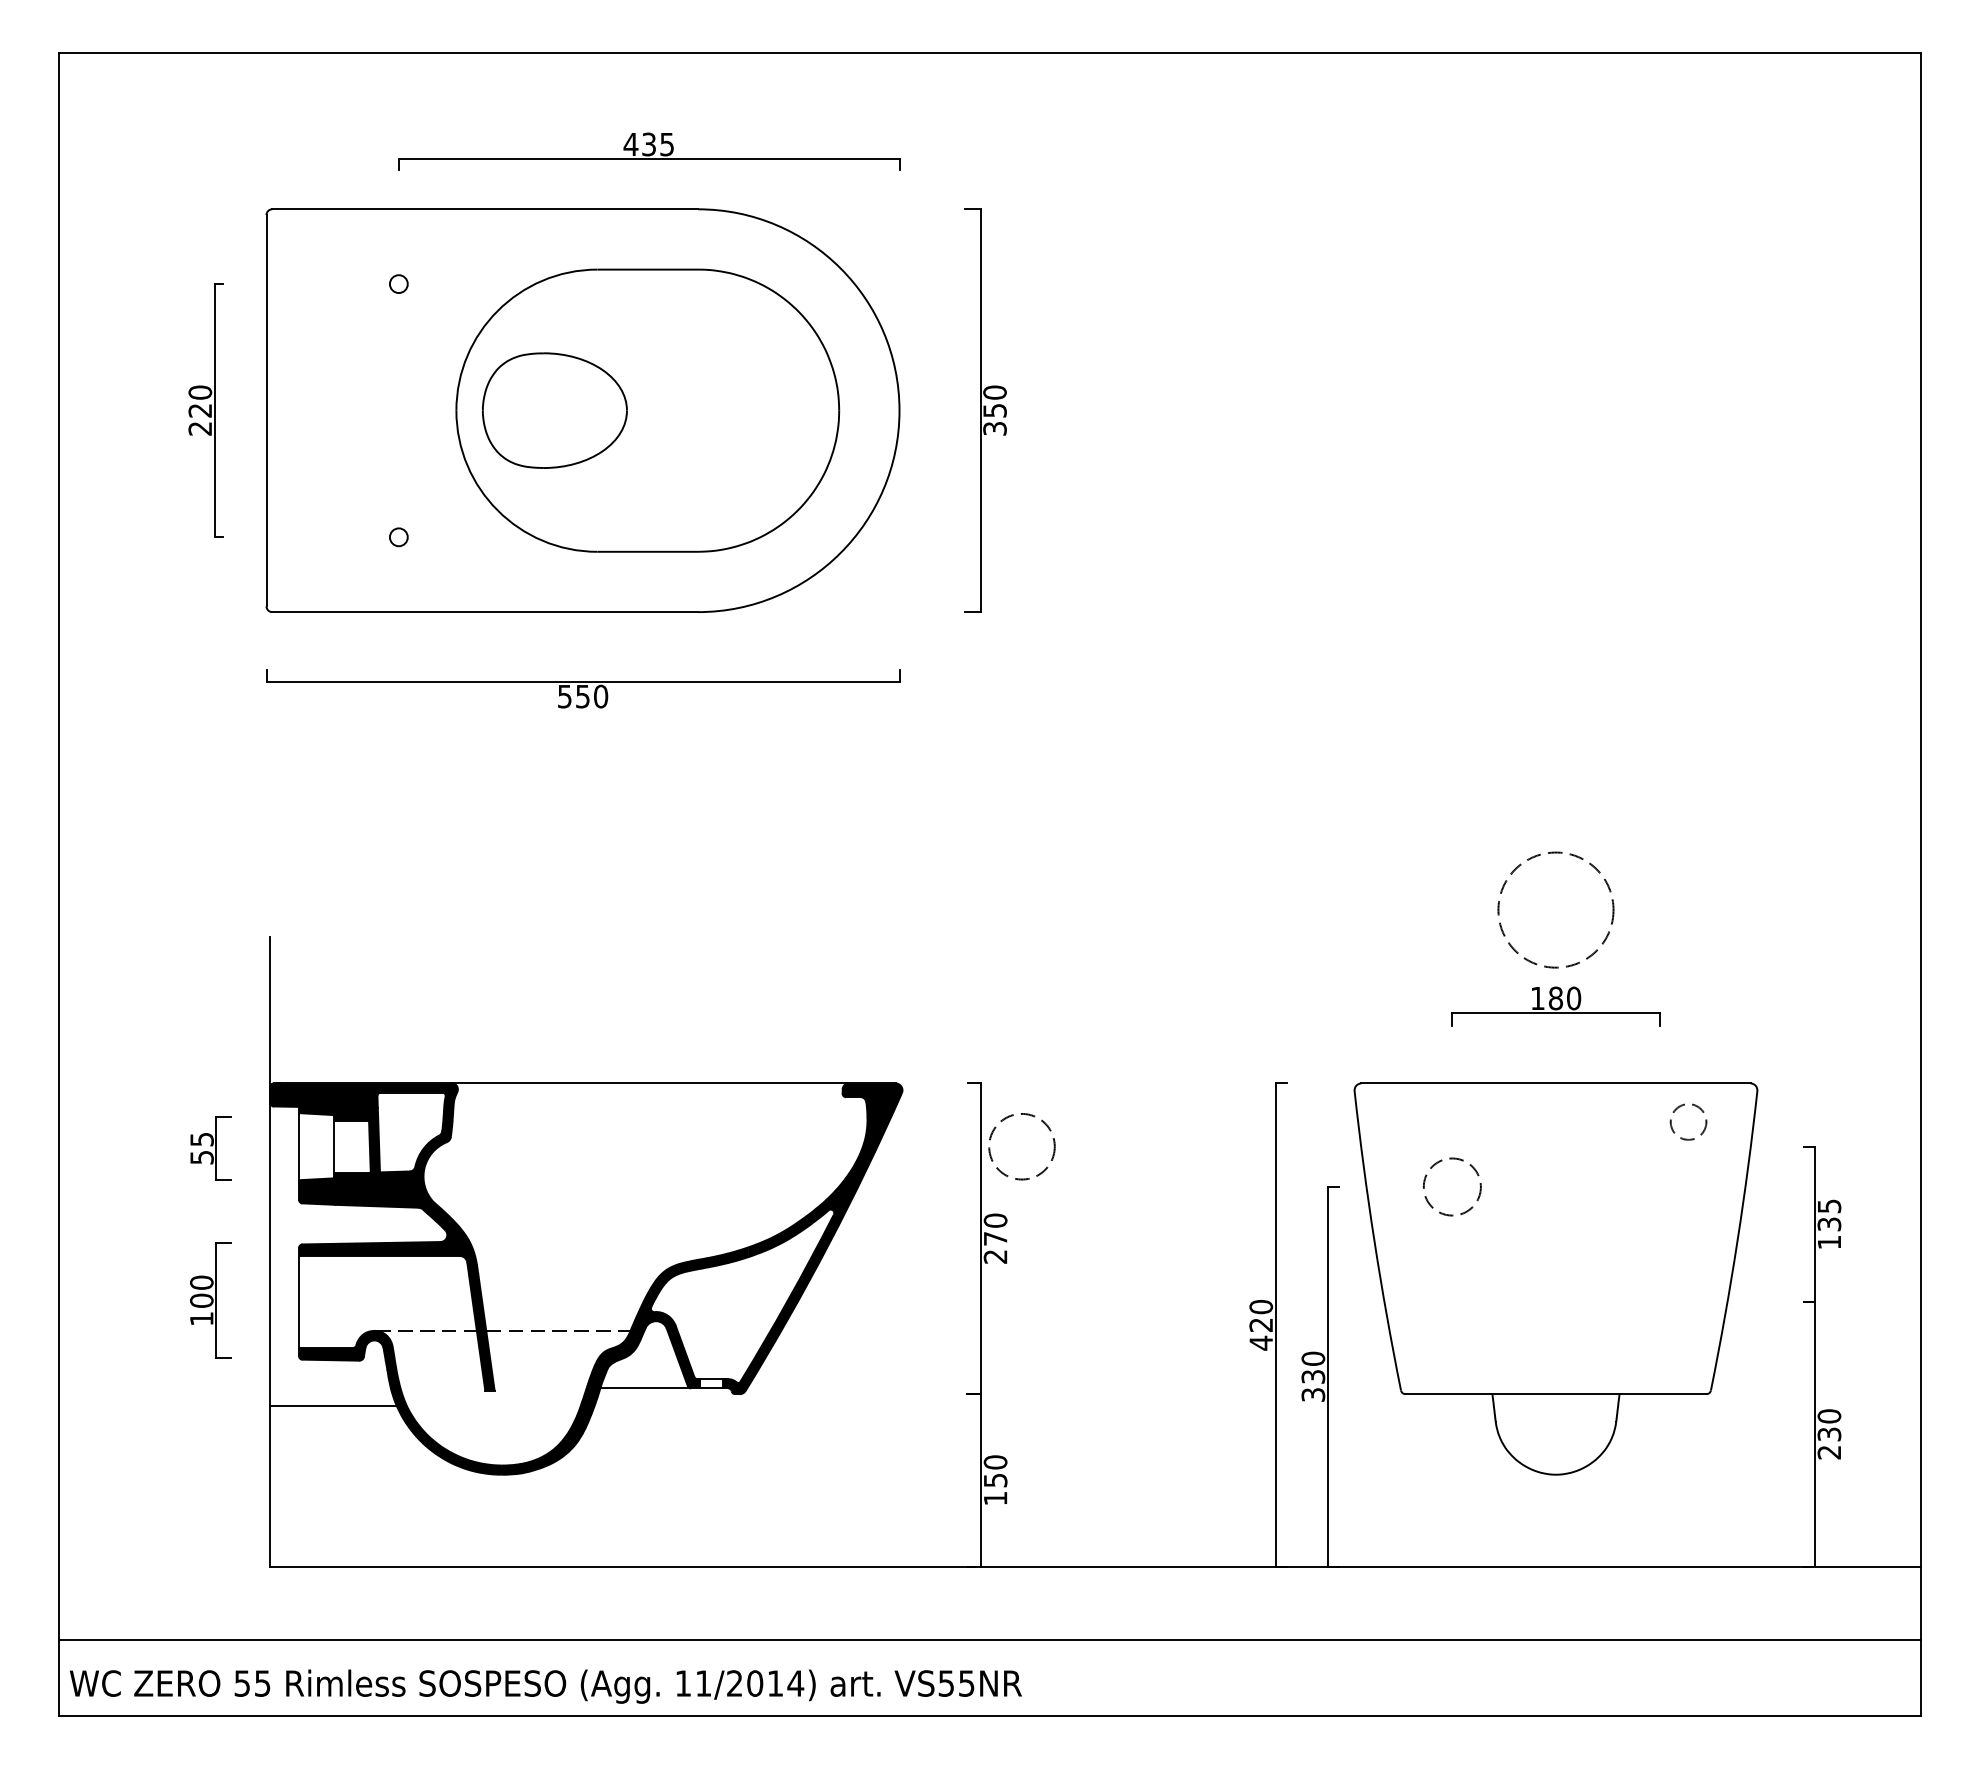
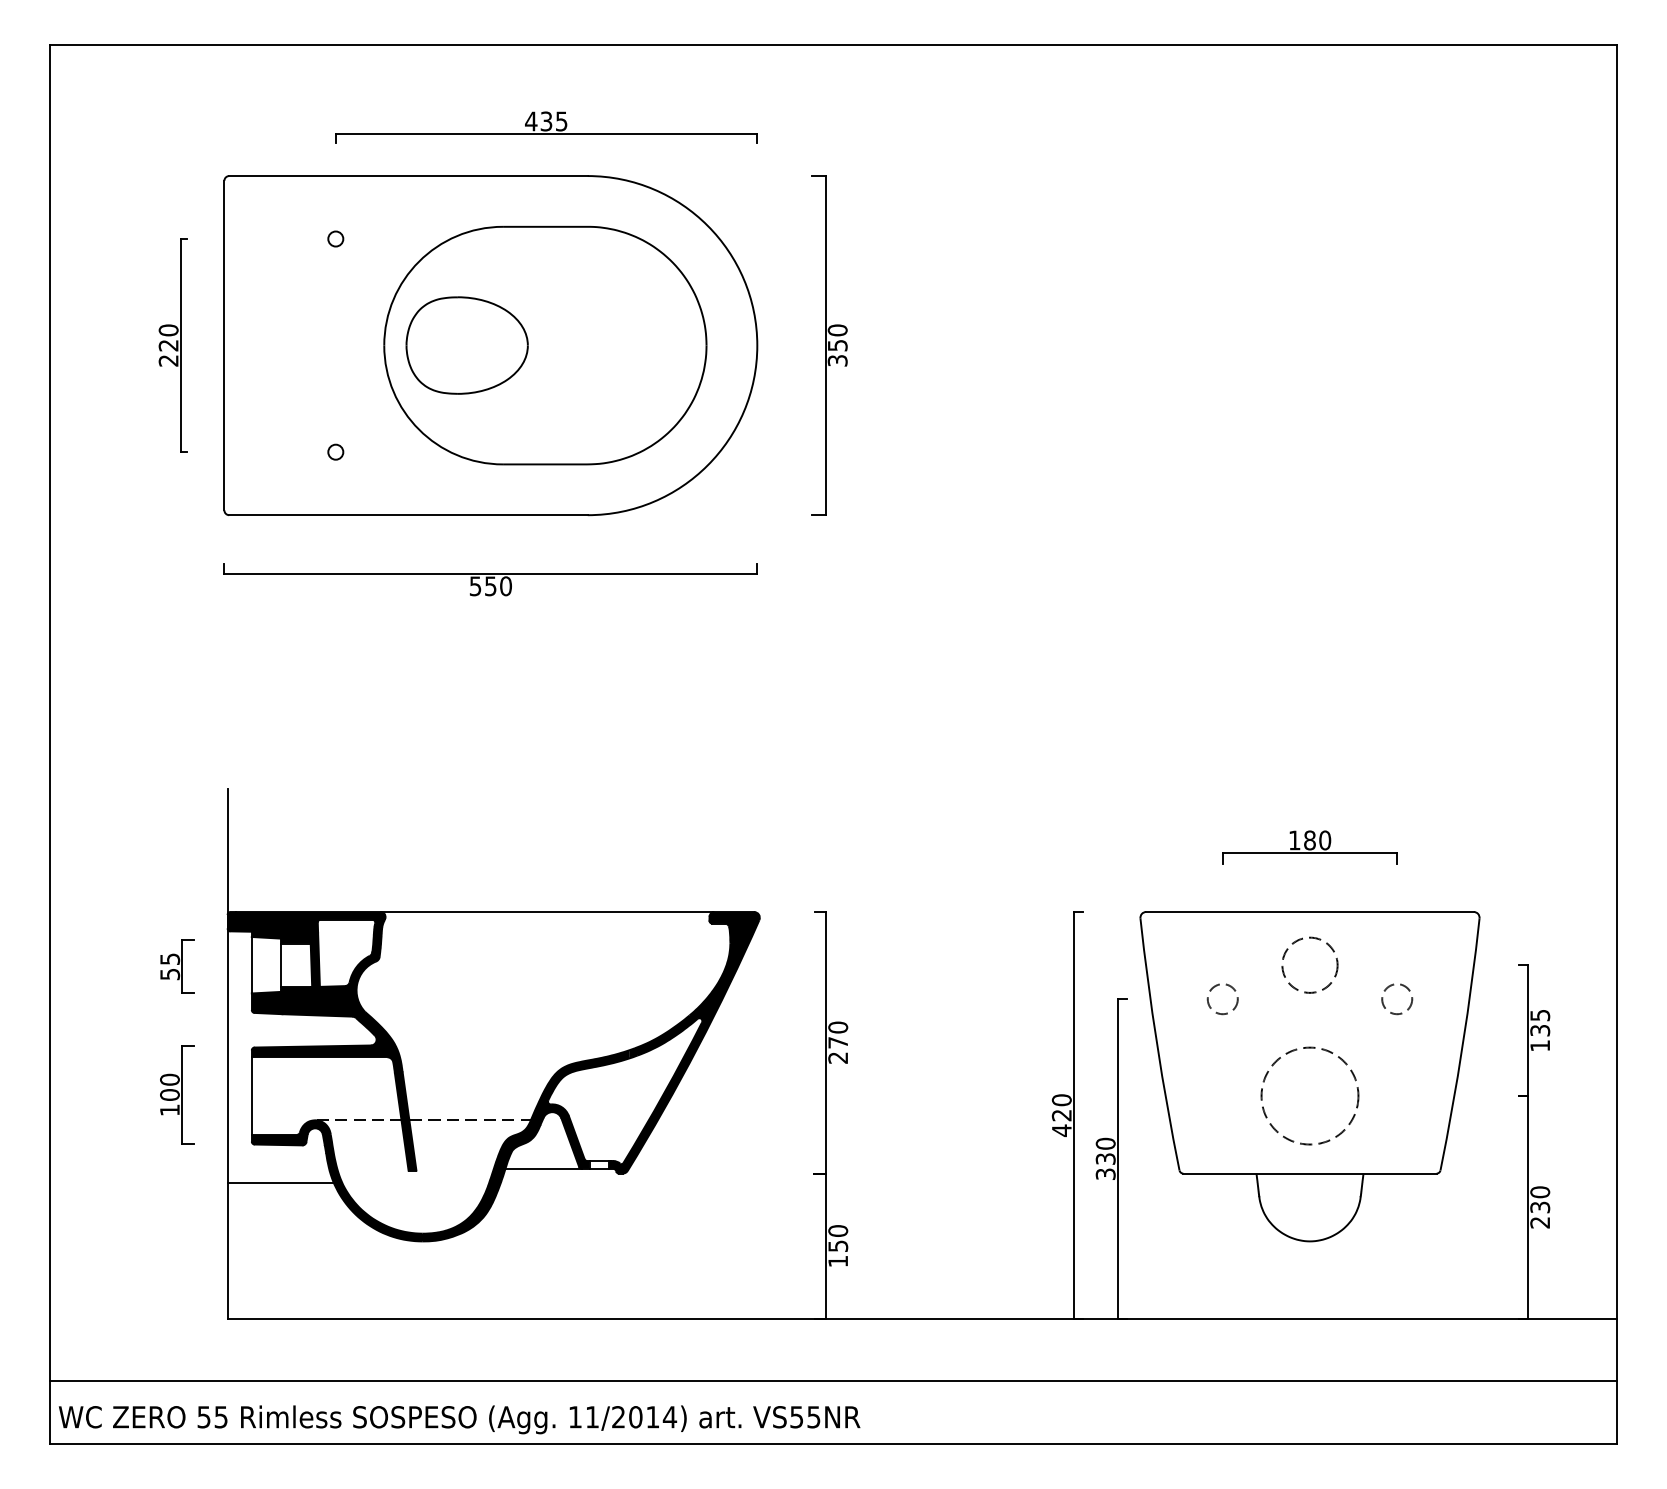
circle: (1555, 909) -> (1309, 1095), moved
circle: (1688, 1121) -> (1397, 998), moved
circle: (1021, 1146) -> (1309, 965), moved
circle: (1452, 1186) -> (1222, 998), size x0.62

